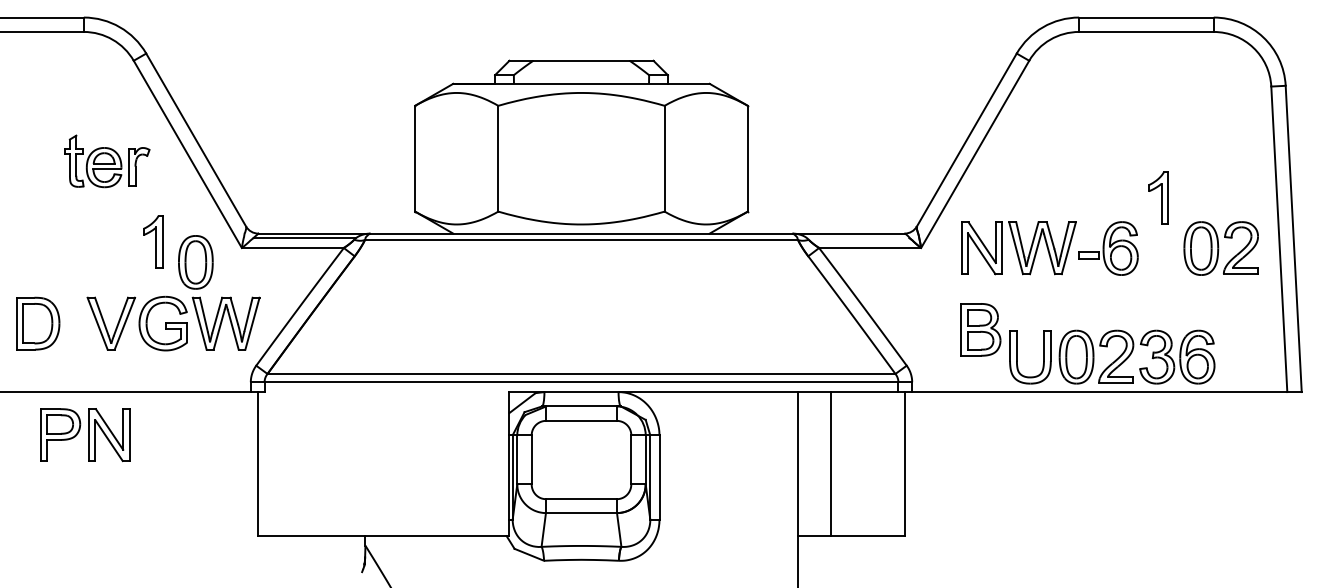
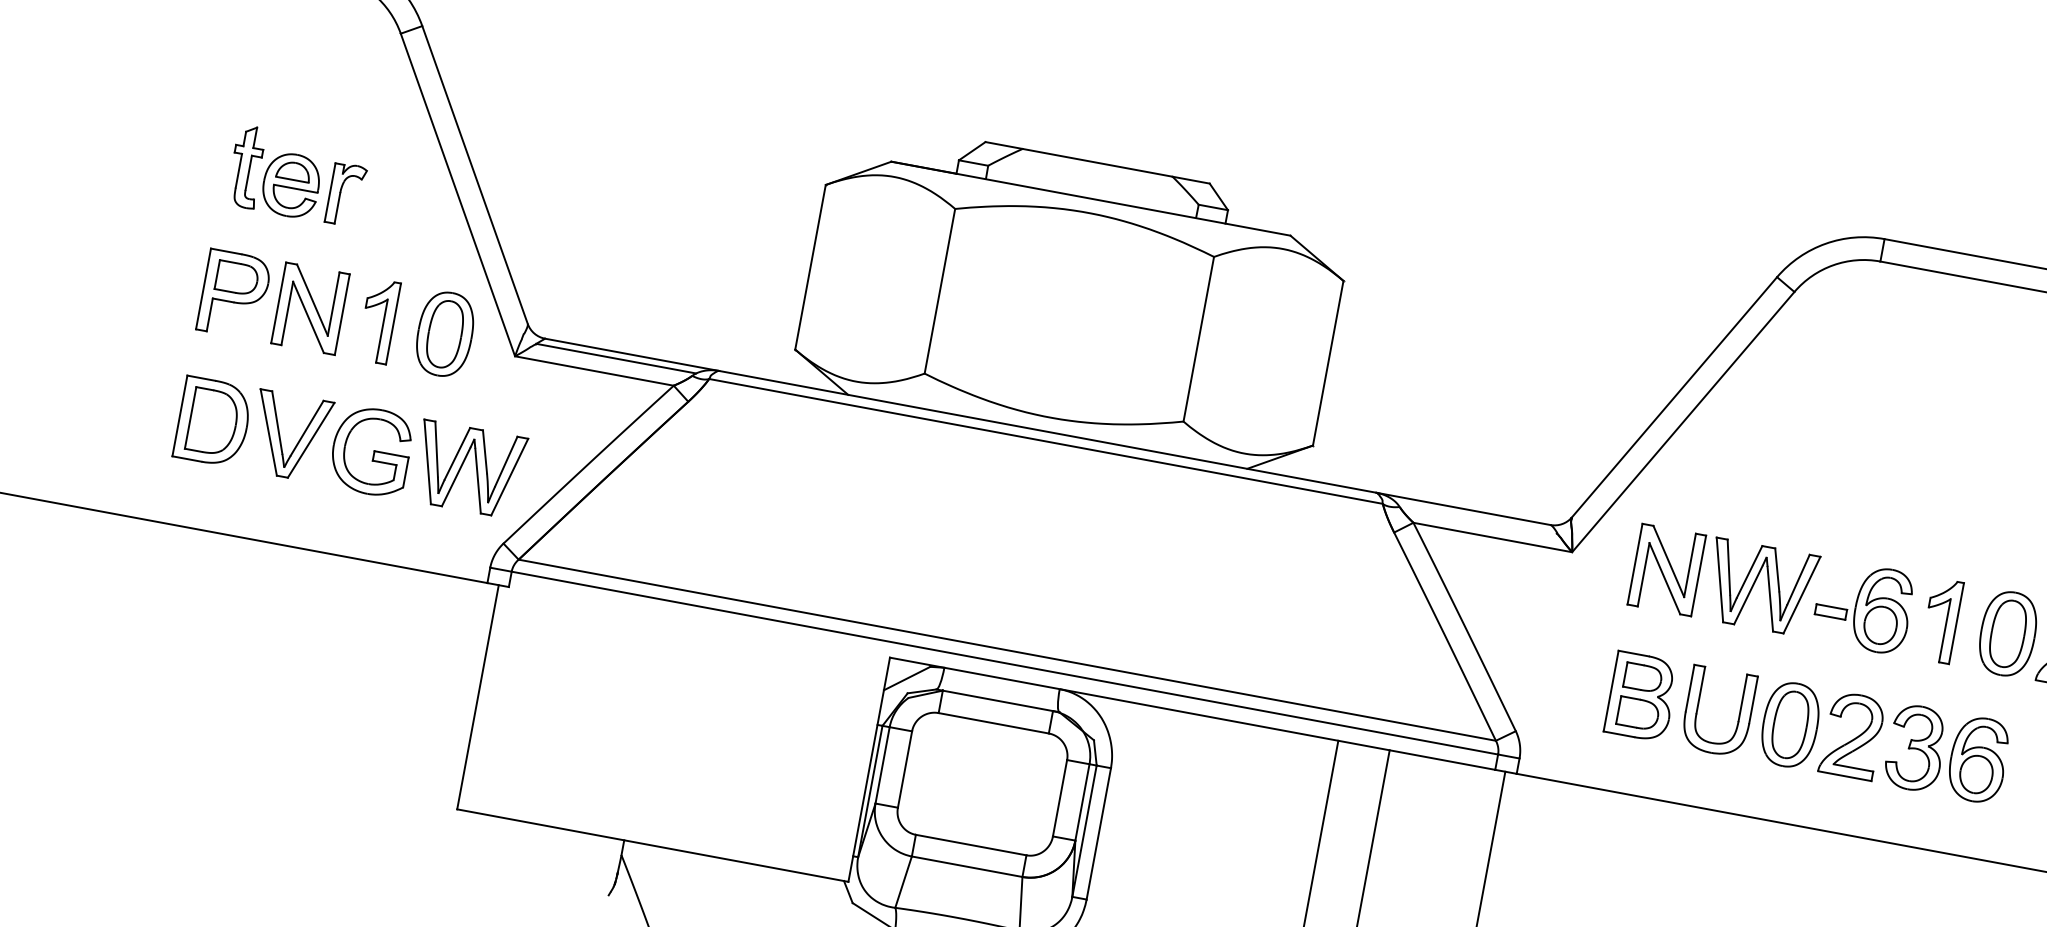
part: (107, 161) -> (298, 176), moved
part: (1158, 197) -> (1941, 619), moved
part: (195, 262) -> (444, 334), moved
part: (38, 323) -> (214, 422), moved
part: (1112, 356) -> (1846, 734), moved
part: (85, 435) -> (273, 302), moved

